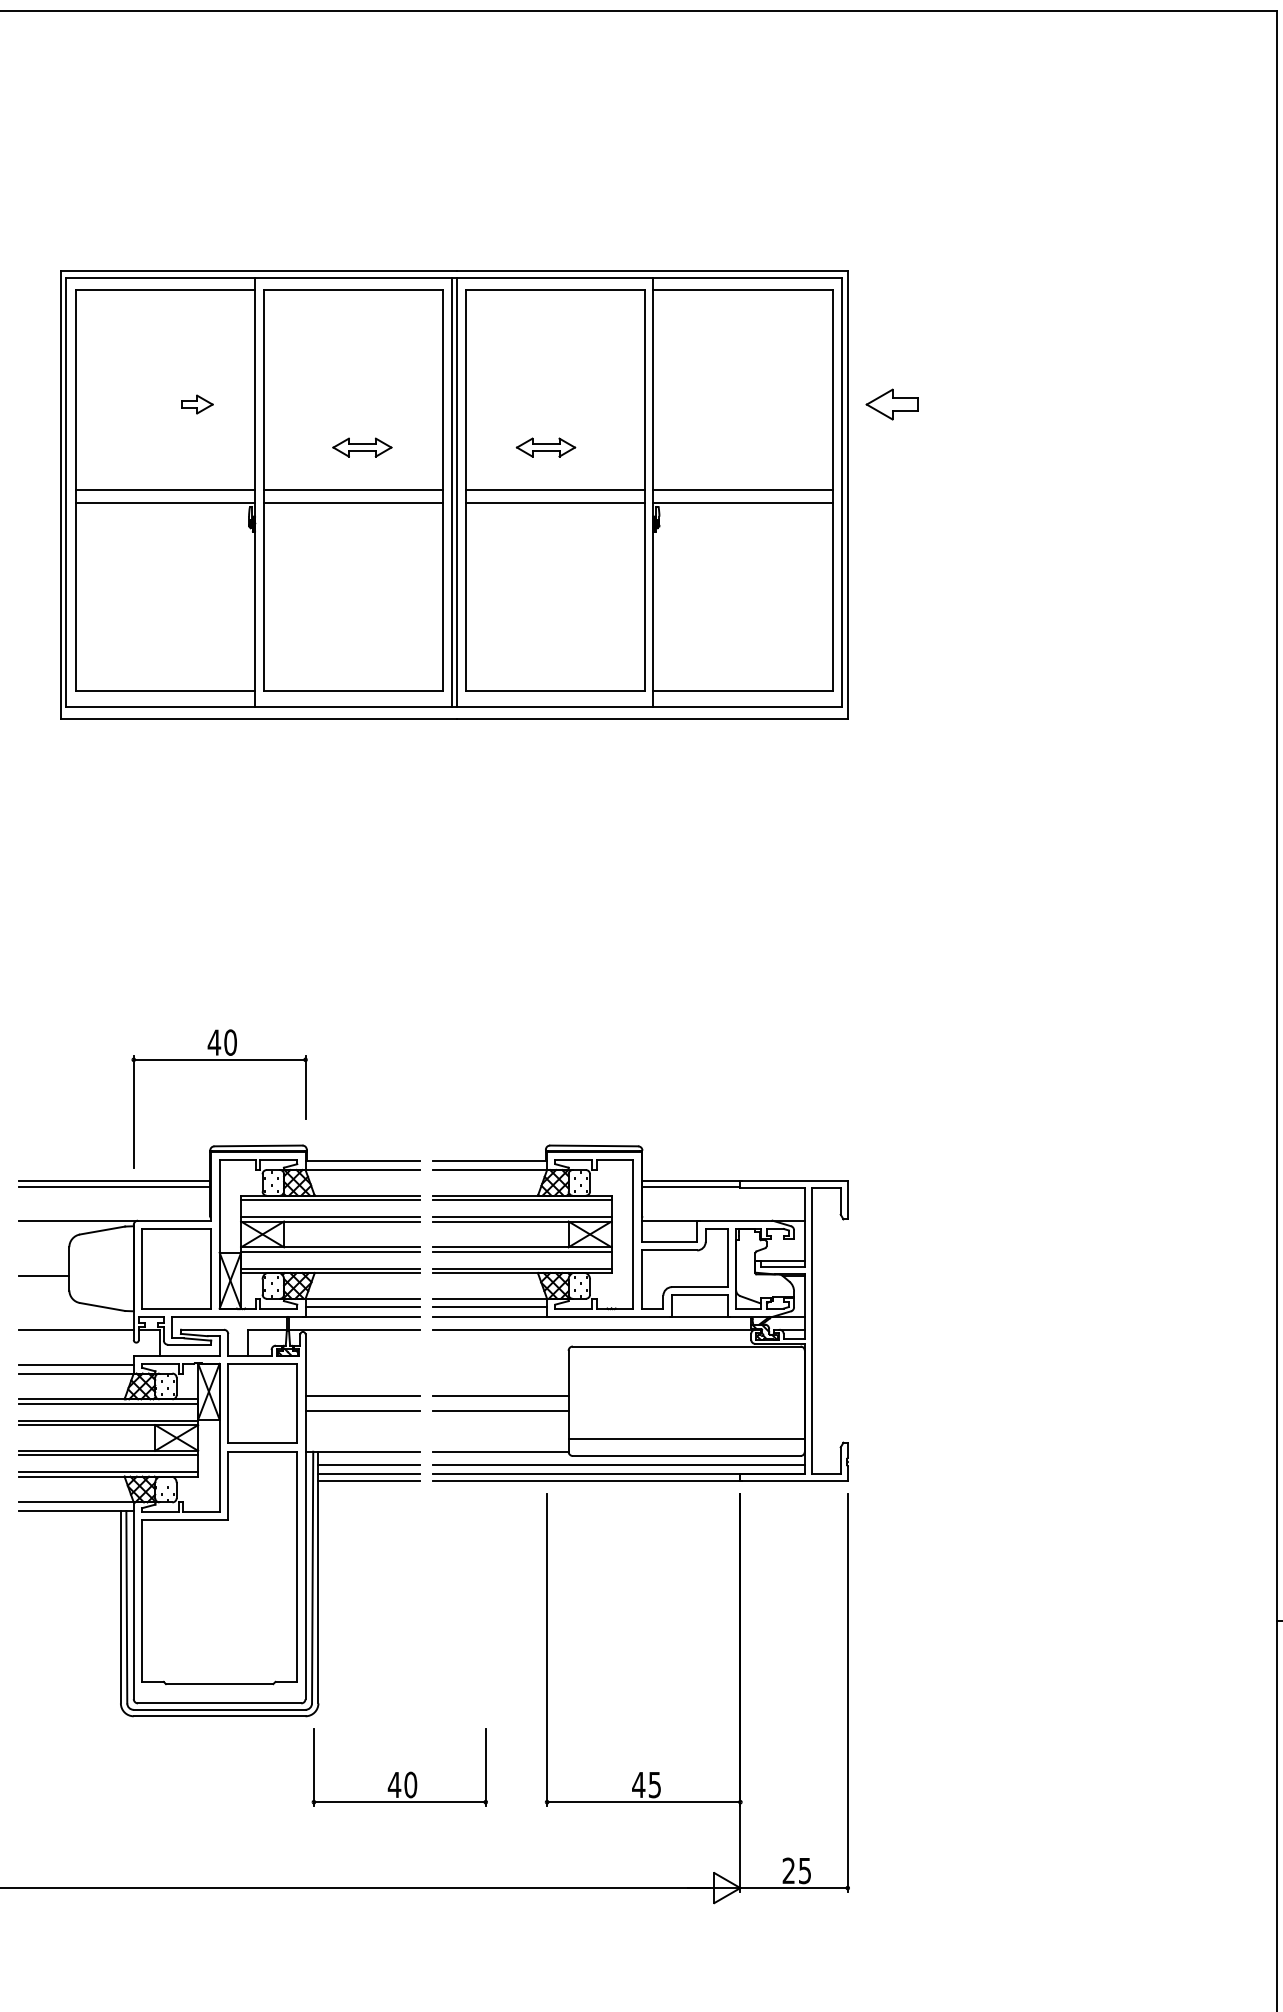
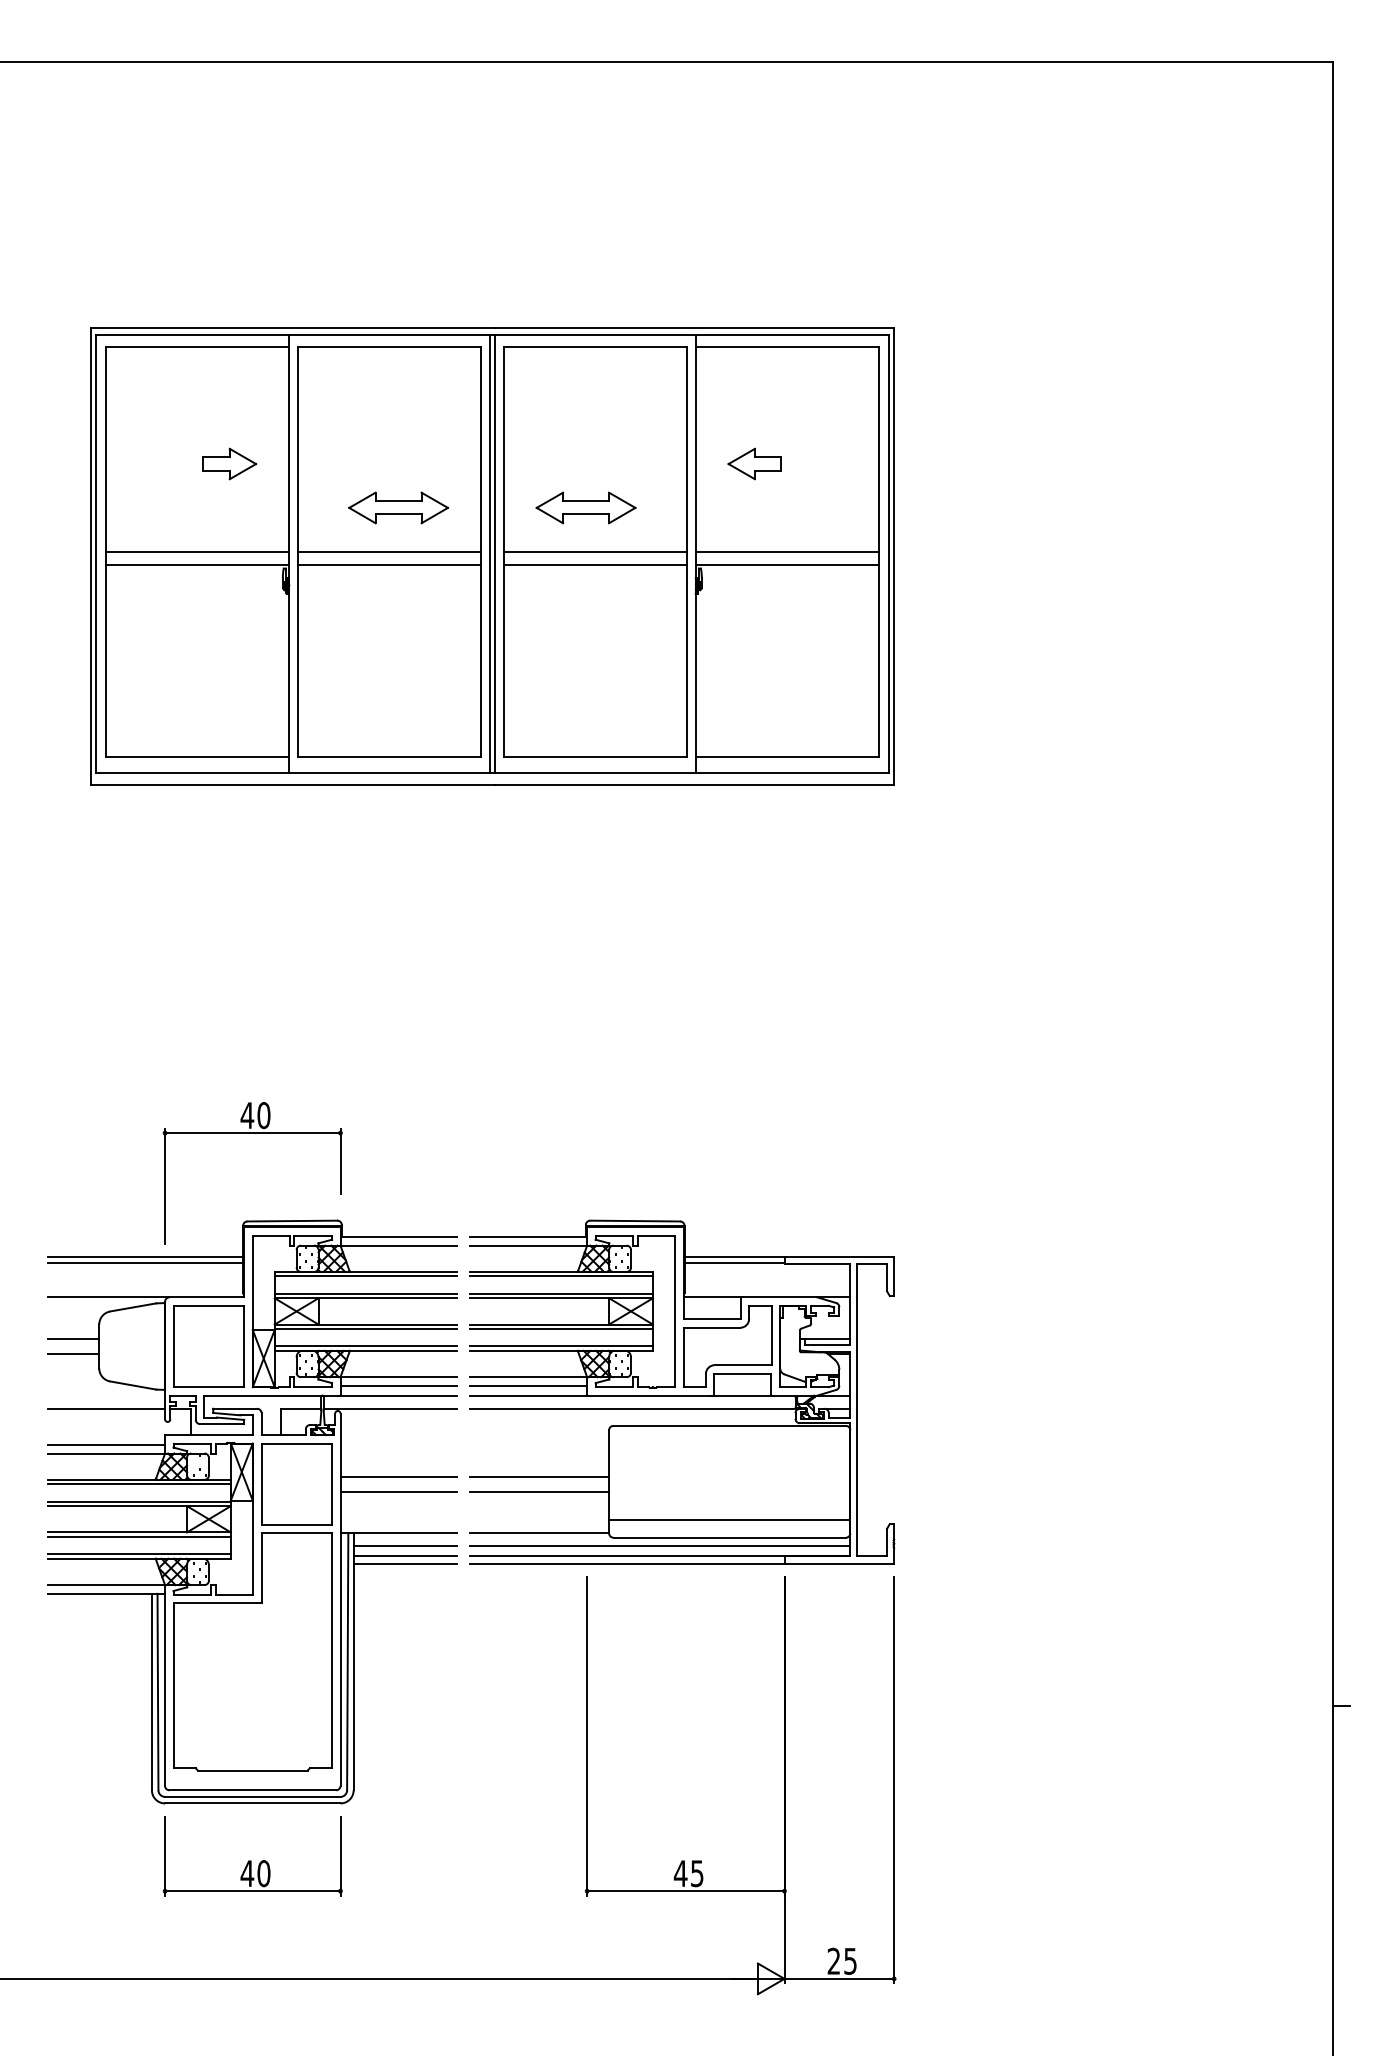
part: (196, 404) -> (229, 463), size x1.67
part: (892, 404) -> (754, 463), moved
part: (362, 447) -> (398, 507), size x1.67
part: (545, 447) -> (585, 507), size x1.67
line: (44, 1261) -> (73, 1339), added
part: (399, 1768) -> (252, 1856), moved

